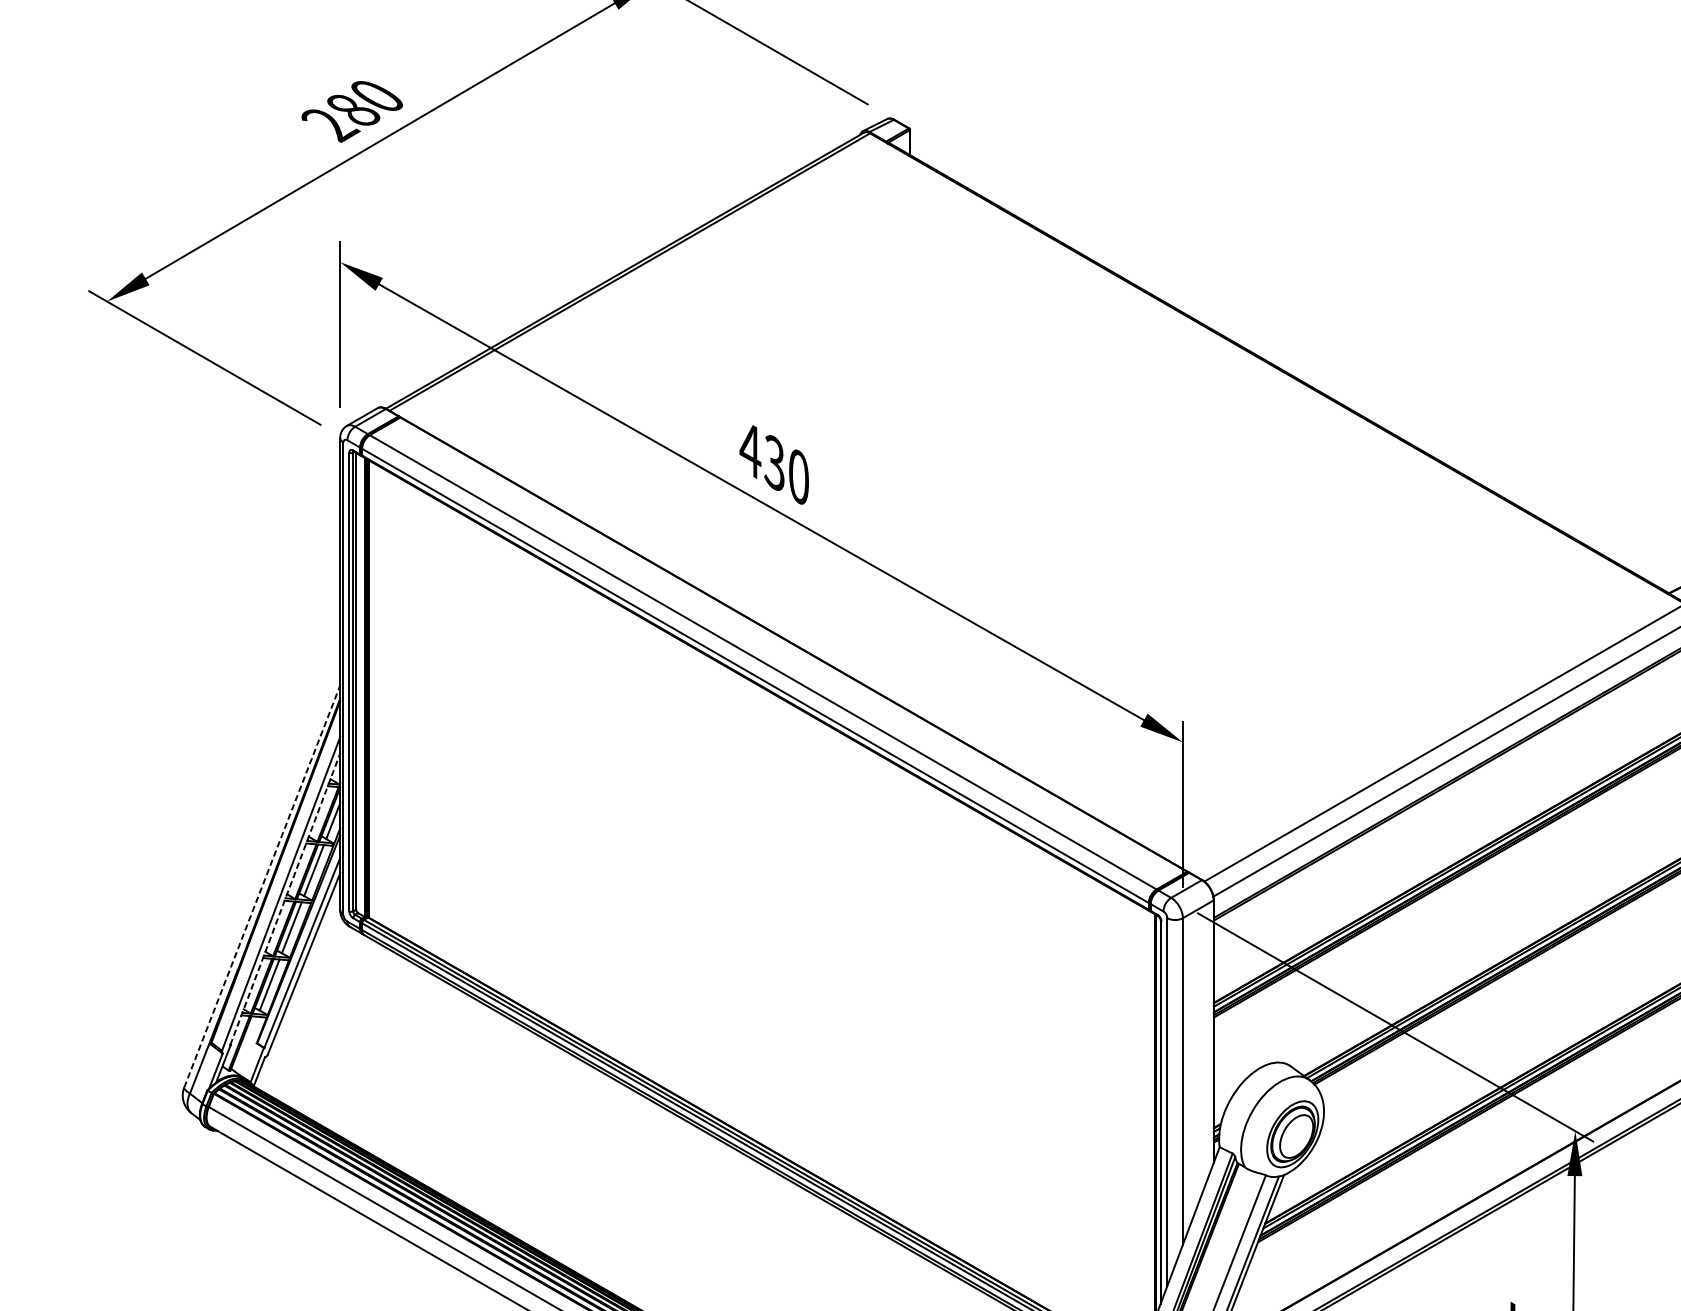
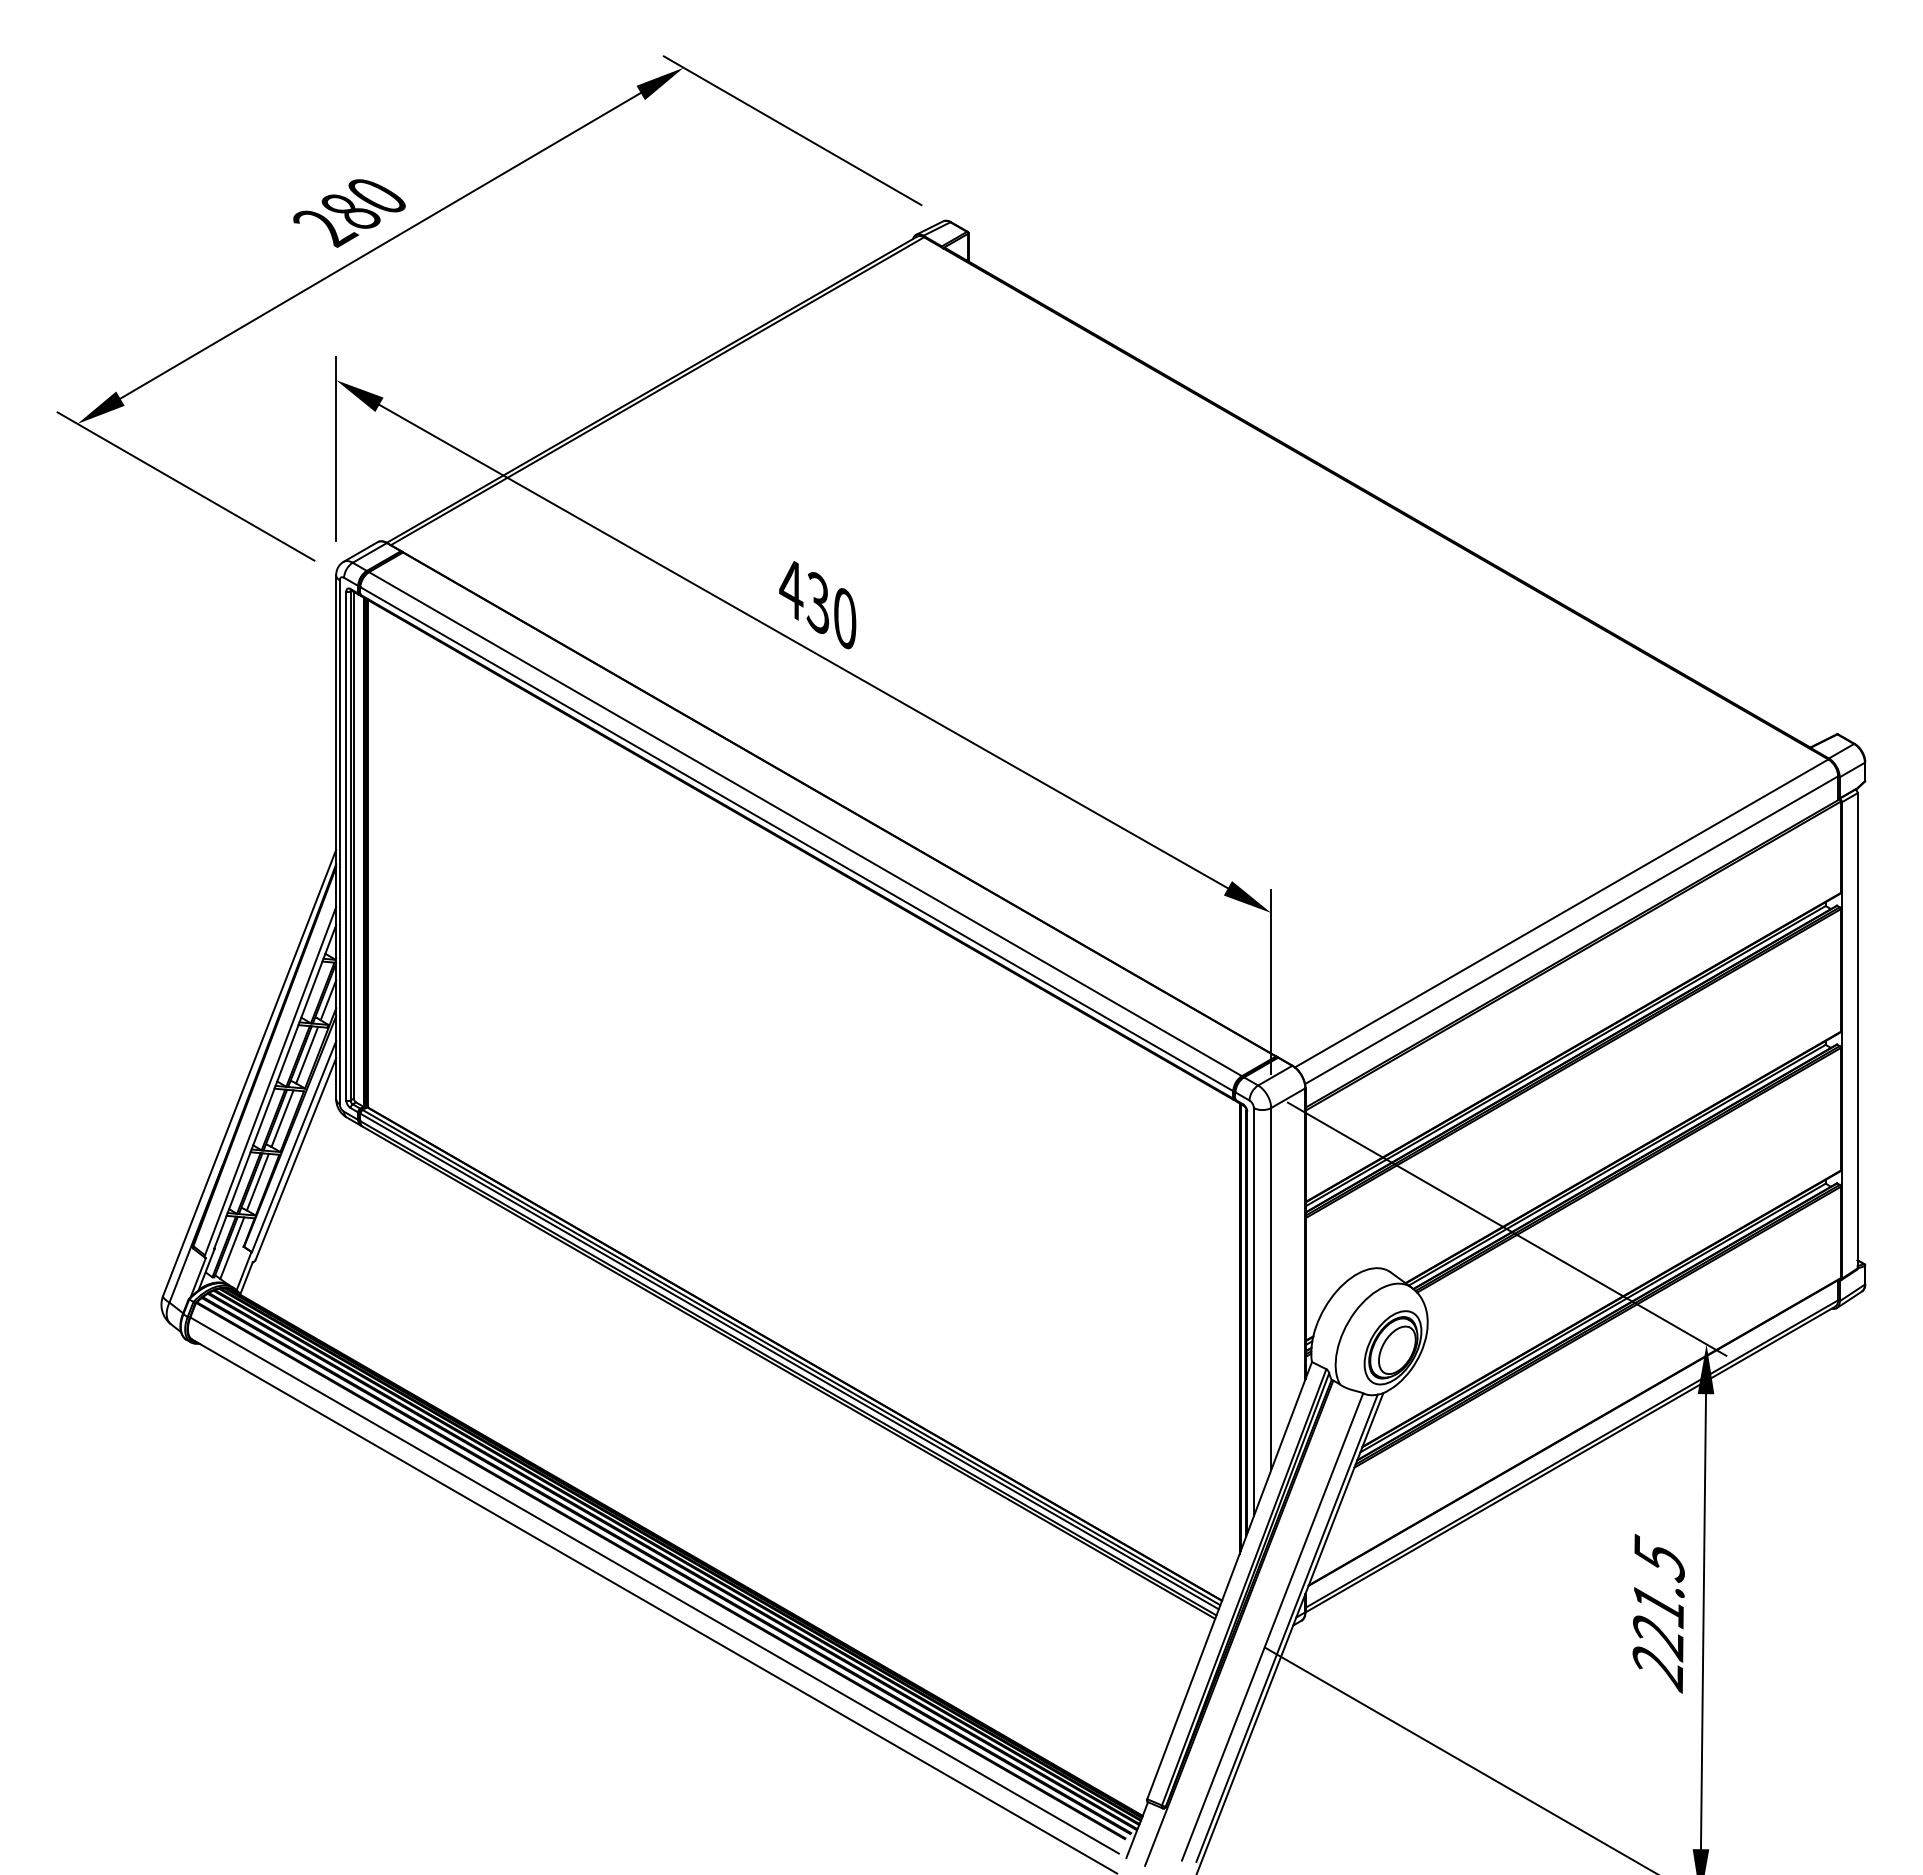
line: (262, 886) -> (249, 1072), dashed -> solid
line: (285, 898) -> (275, 1086), dashed -> solid
line: (246, 1043) -> (232, 1247), added

